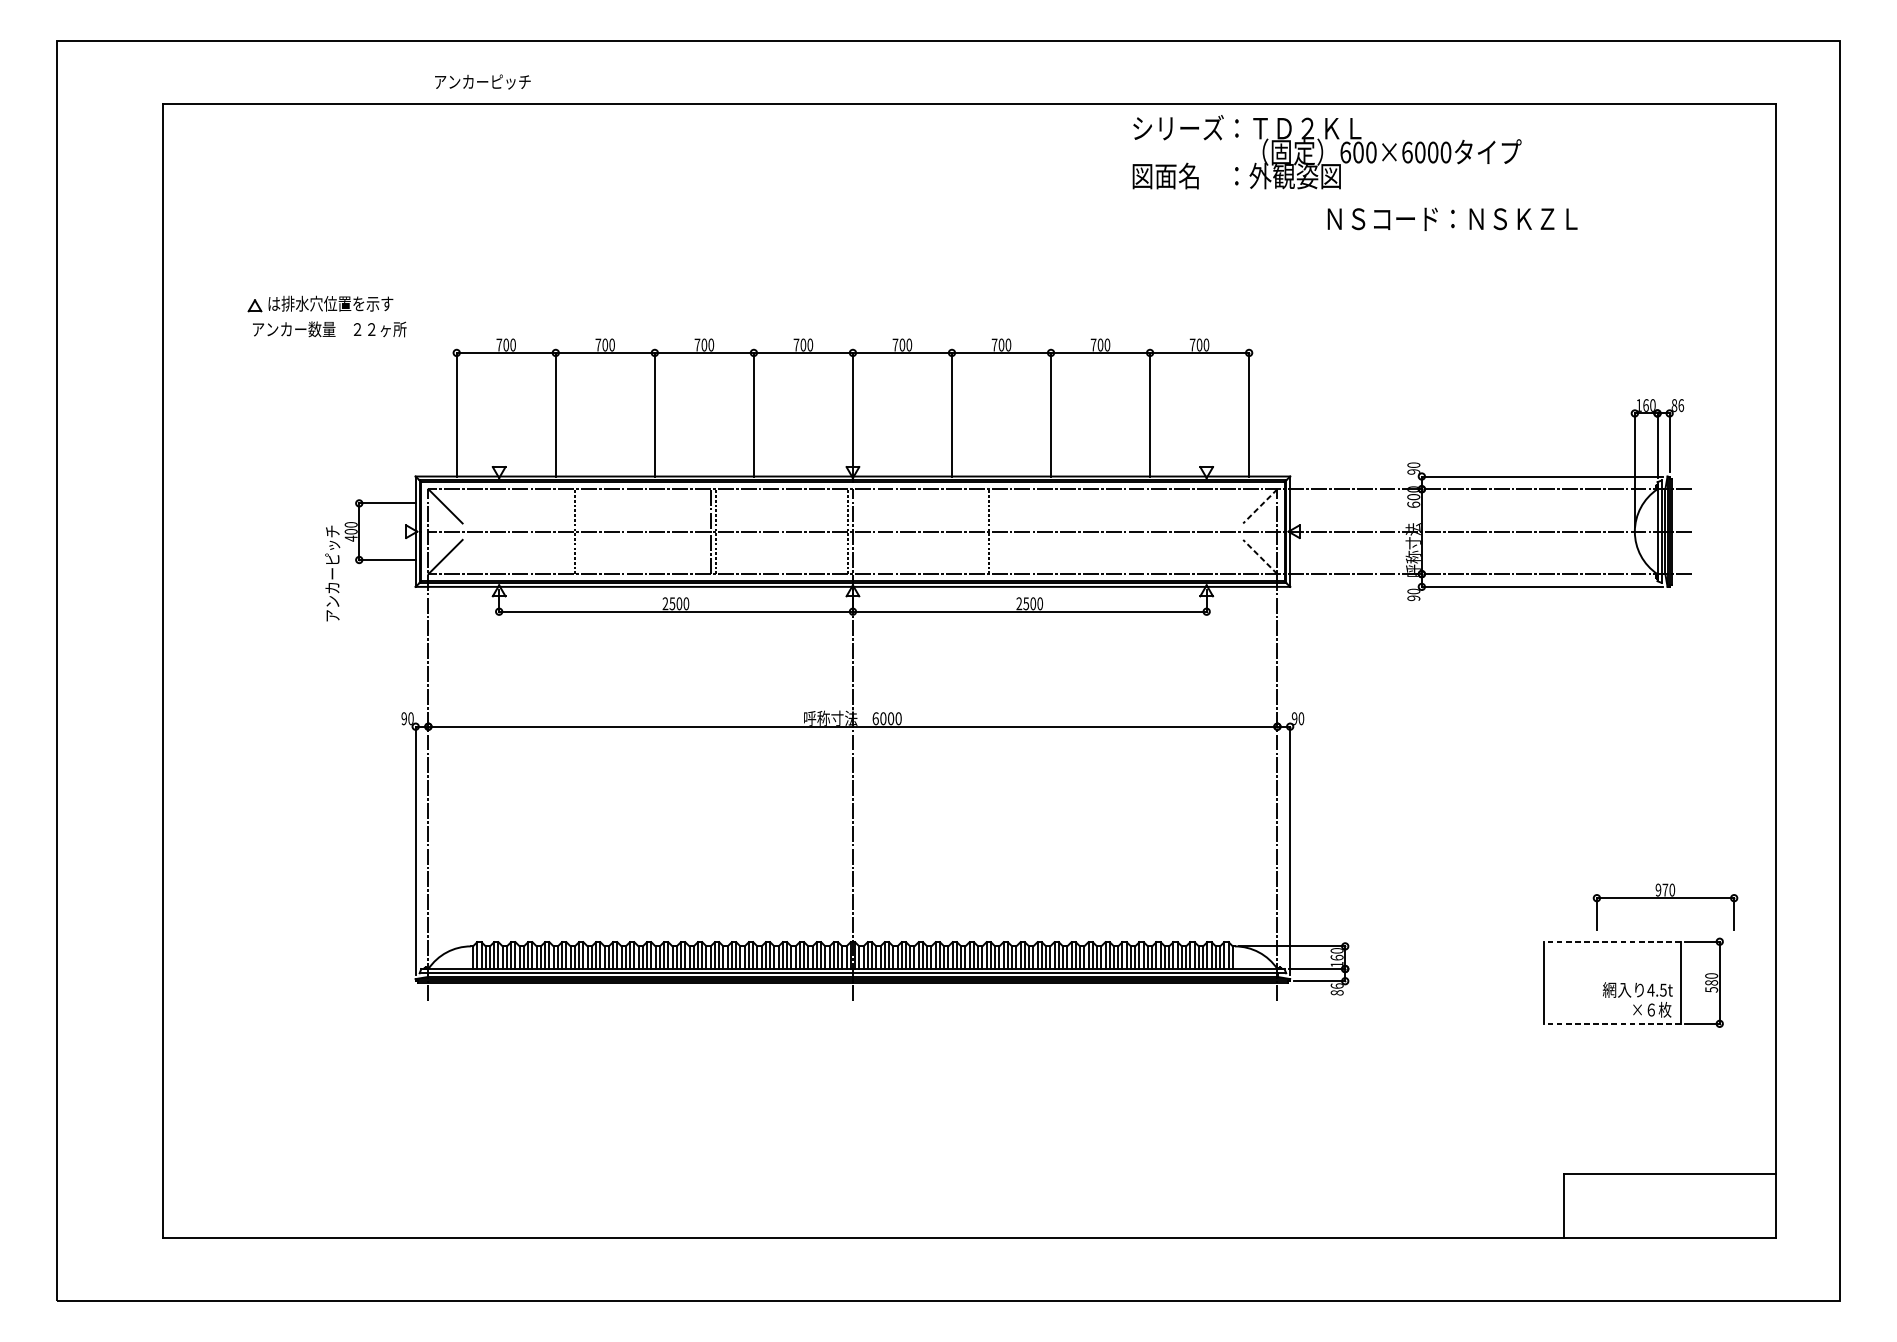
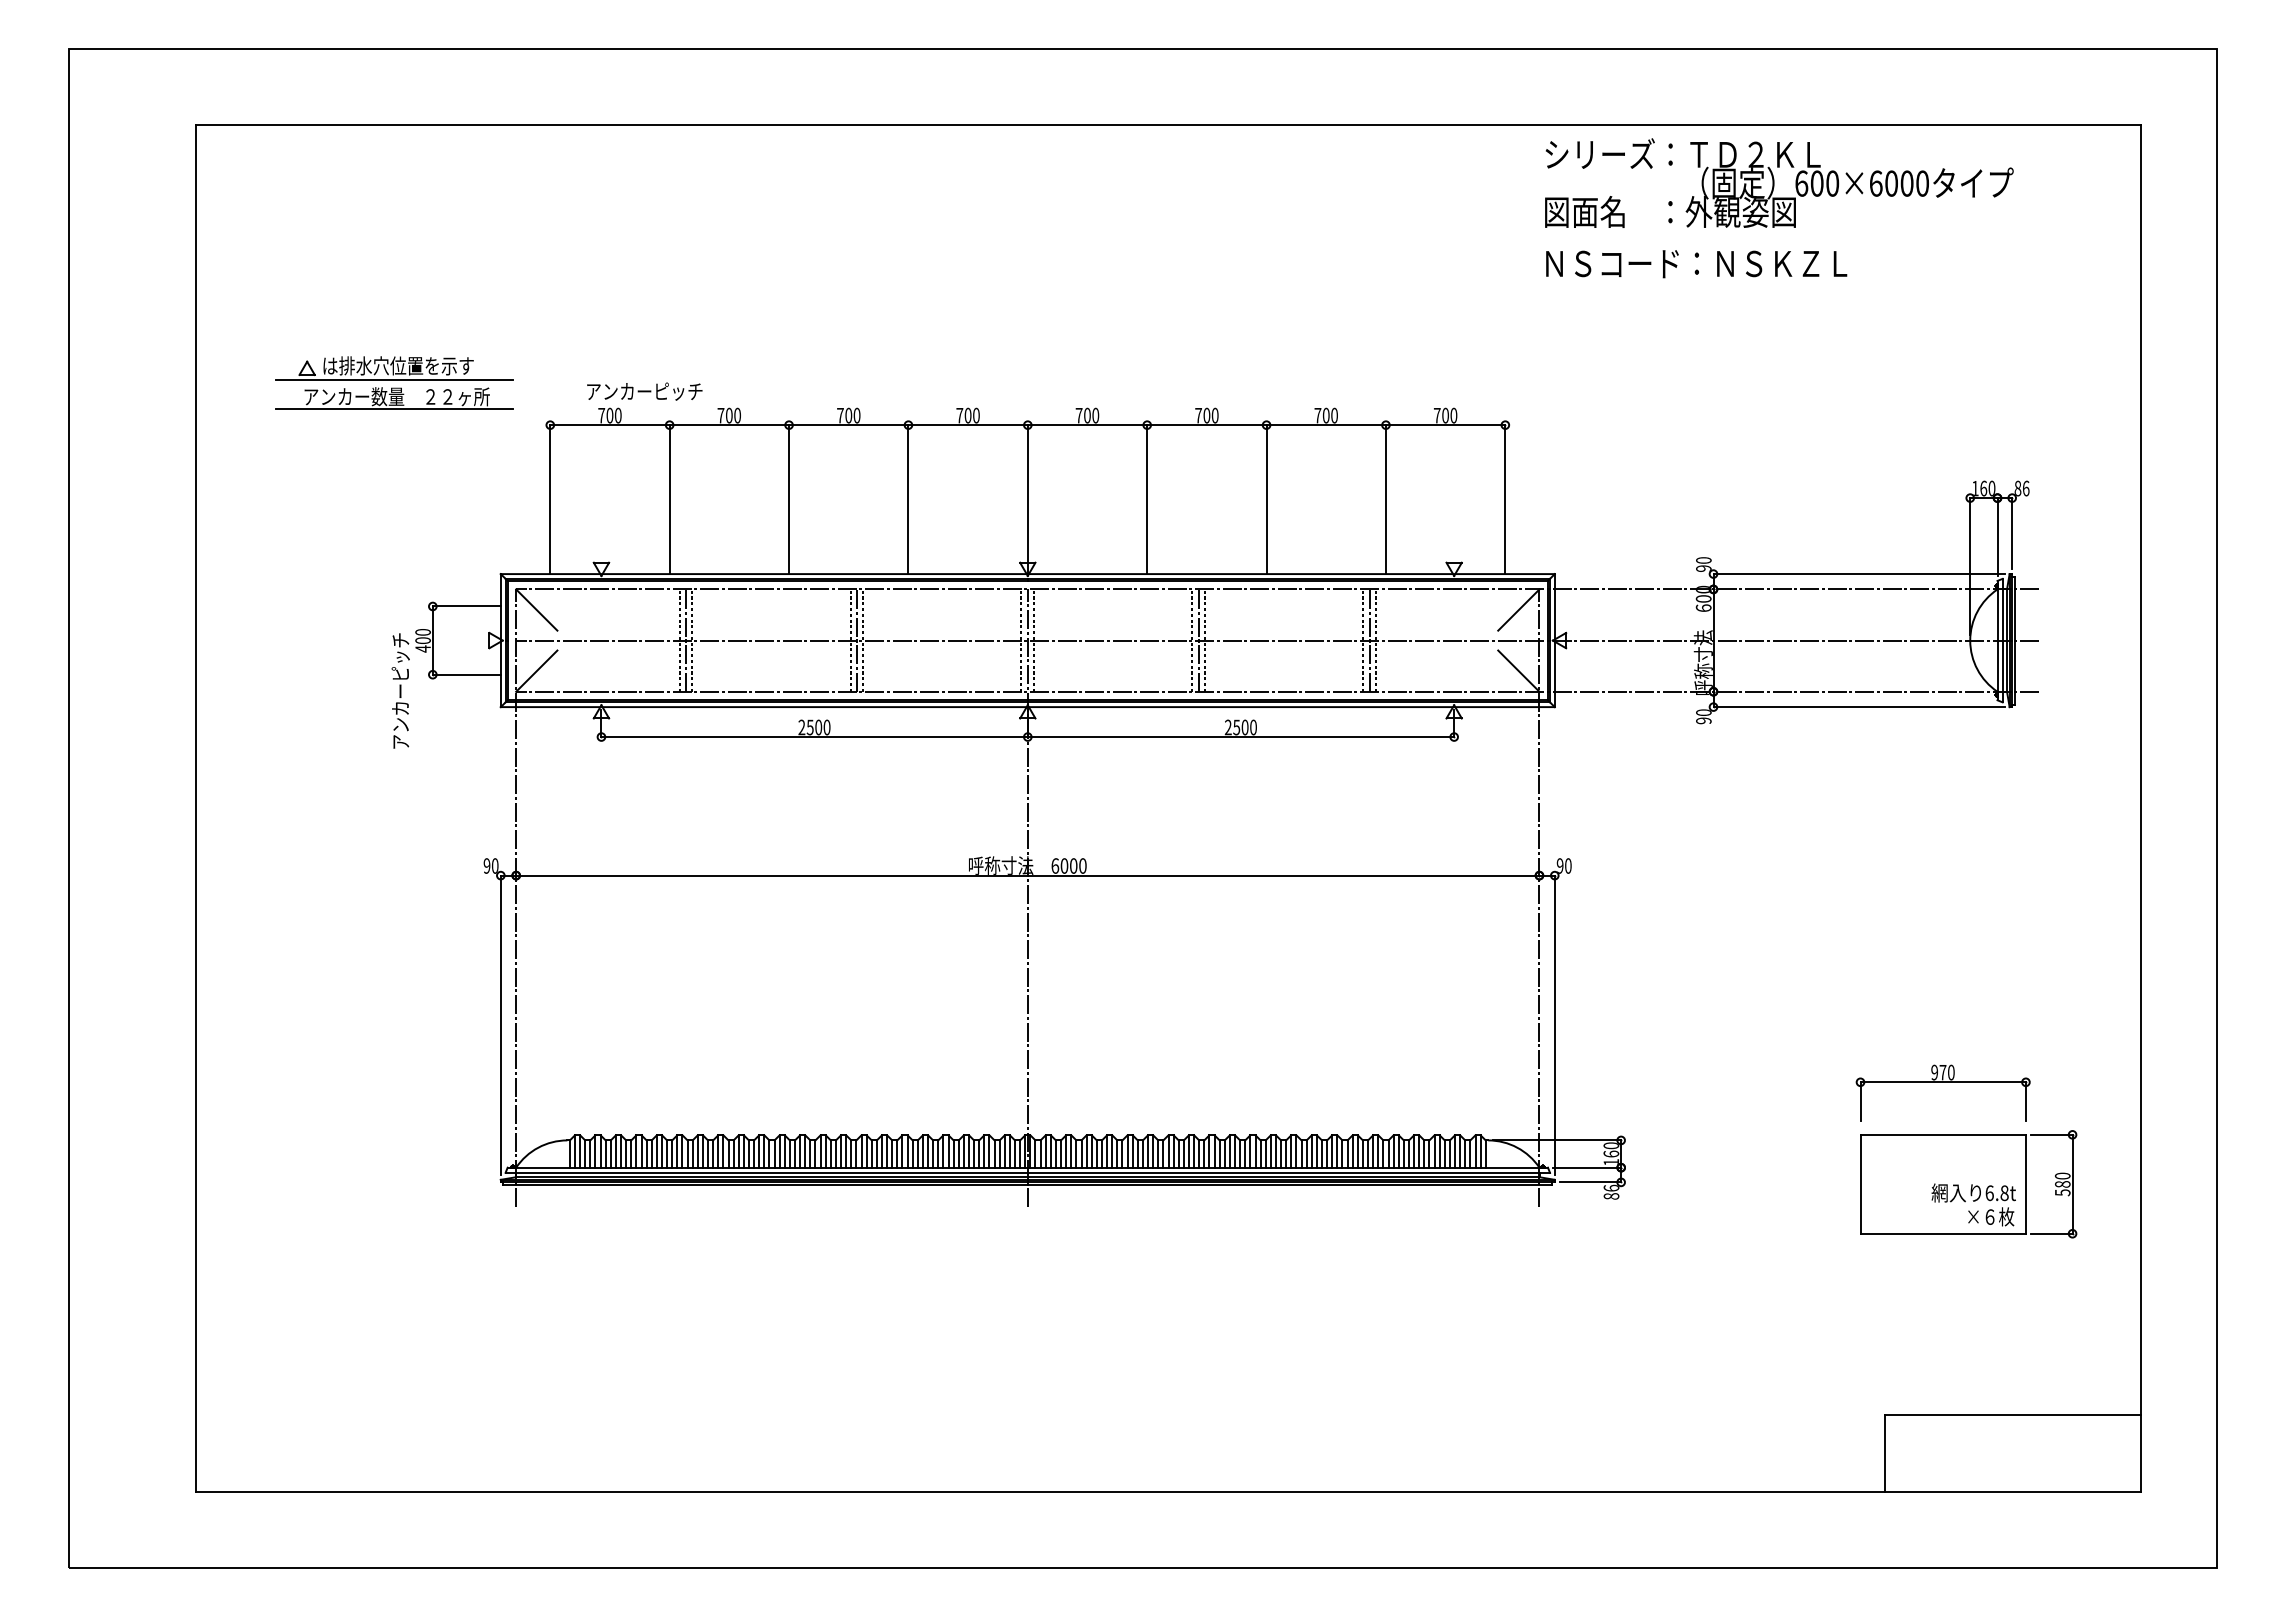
text: (482, 81) -> (644, 391), moved
text: (1327, 151) -> (1779, 182), moved
text: (1452, 219) -> (1696, 264), moved
line: (327, 315) -> (394, 379), added
line: (327, 339) -> (394, 409), added
line: (1260, 506) -> (1518, 610), dashed -> solid
line: (563, 531) -> (679, 640), added
line: (569, 531) -> (686, 640), added
line: (705, 531) -> (850, 640), added
line: (858, 531) -> (1034, 640), added
line: (994, 531) -> (1198, 640), added
line: (1000, 531) -> (1205, 640), added
line: (1131, 531) -> (1363, 640), added
line: (1136, 531) -> (1369, 640), added
line: (1141, 531) -> (1375, 640), added
line: (1260, 556) -> (1518, 670), dashed -> solid
part: (1664, 898) -> (1942, 1082), moved
line: (1612, 941) -> (1943, 1134), dashed -> solid
text: (1656, 990) -> (1996, 1193), 4.5t -> 6.8t
line: (1612, 1023) -> (1943, 1233), dashed -> solid

